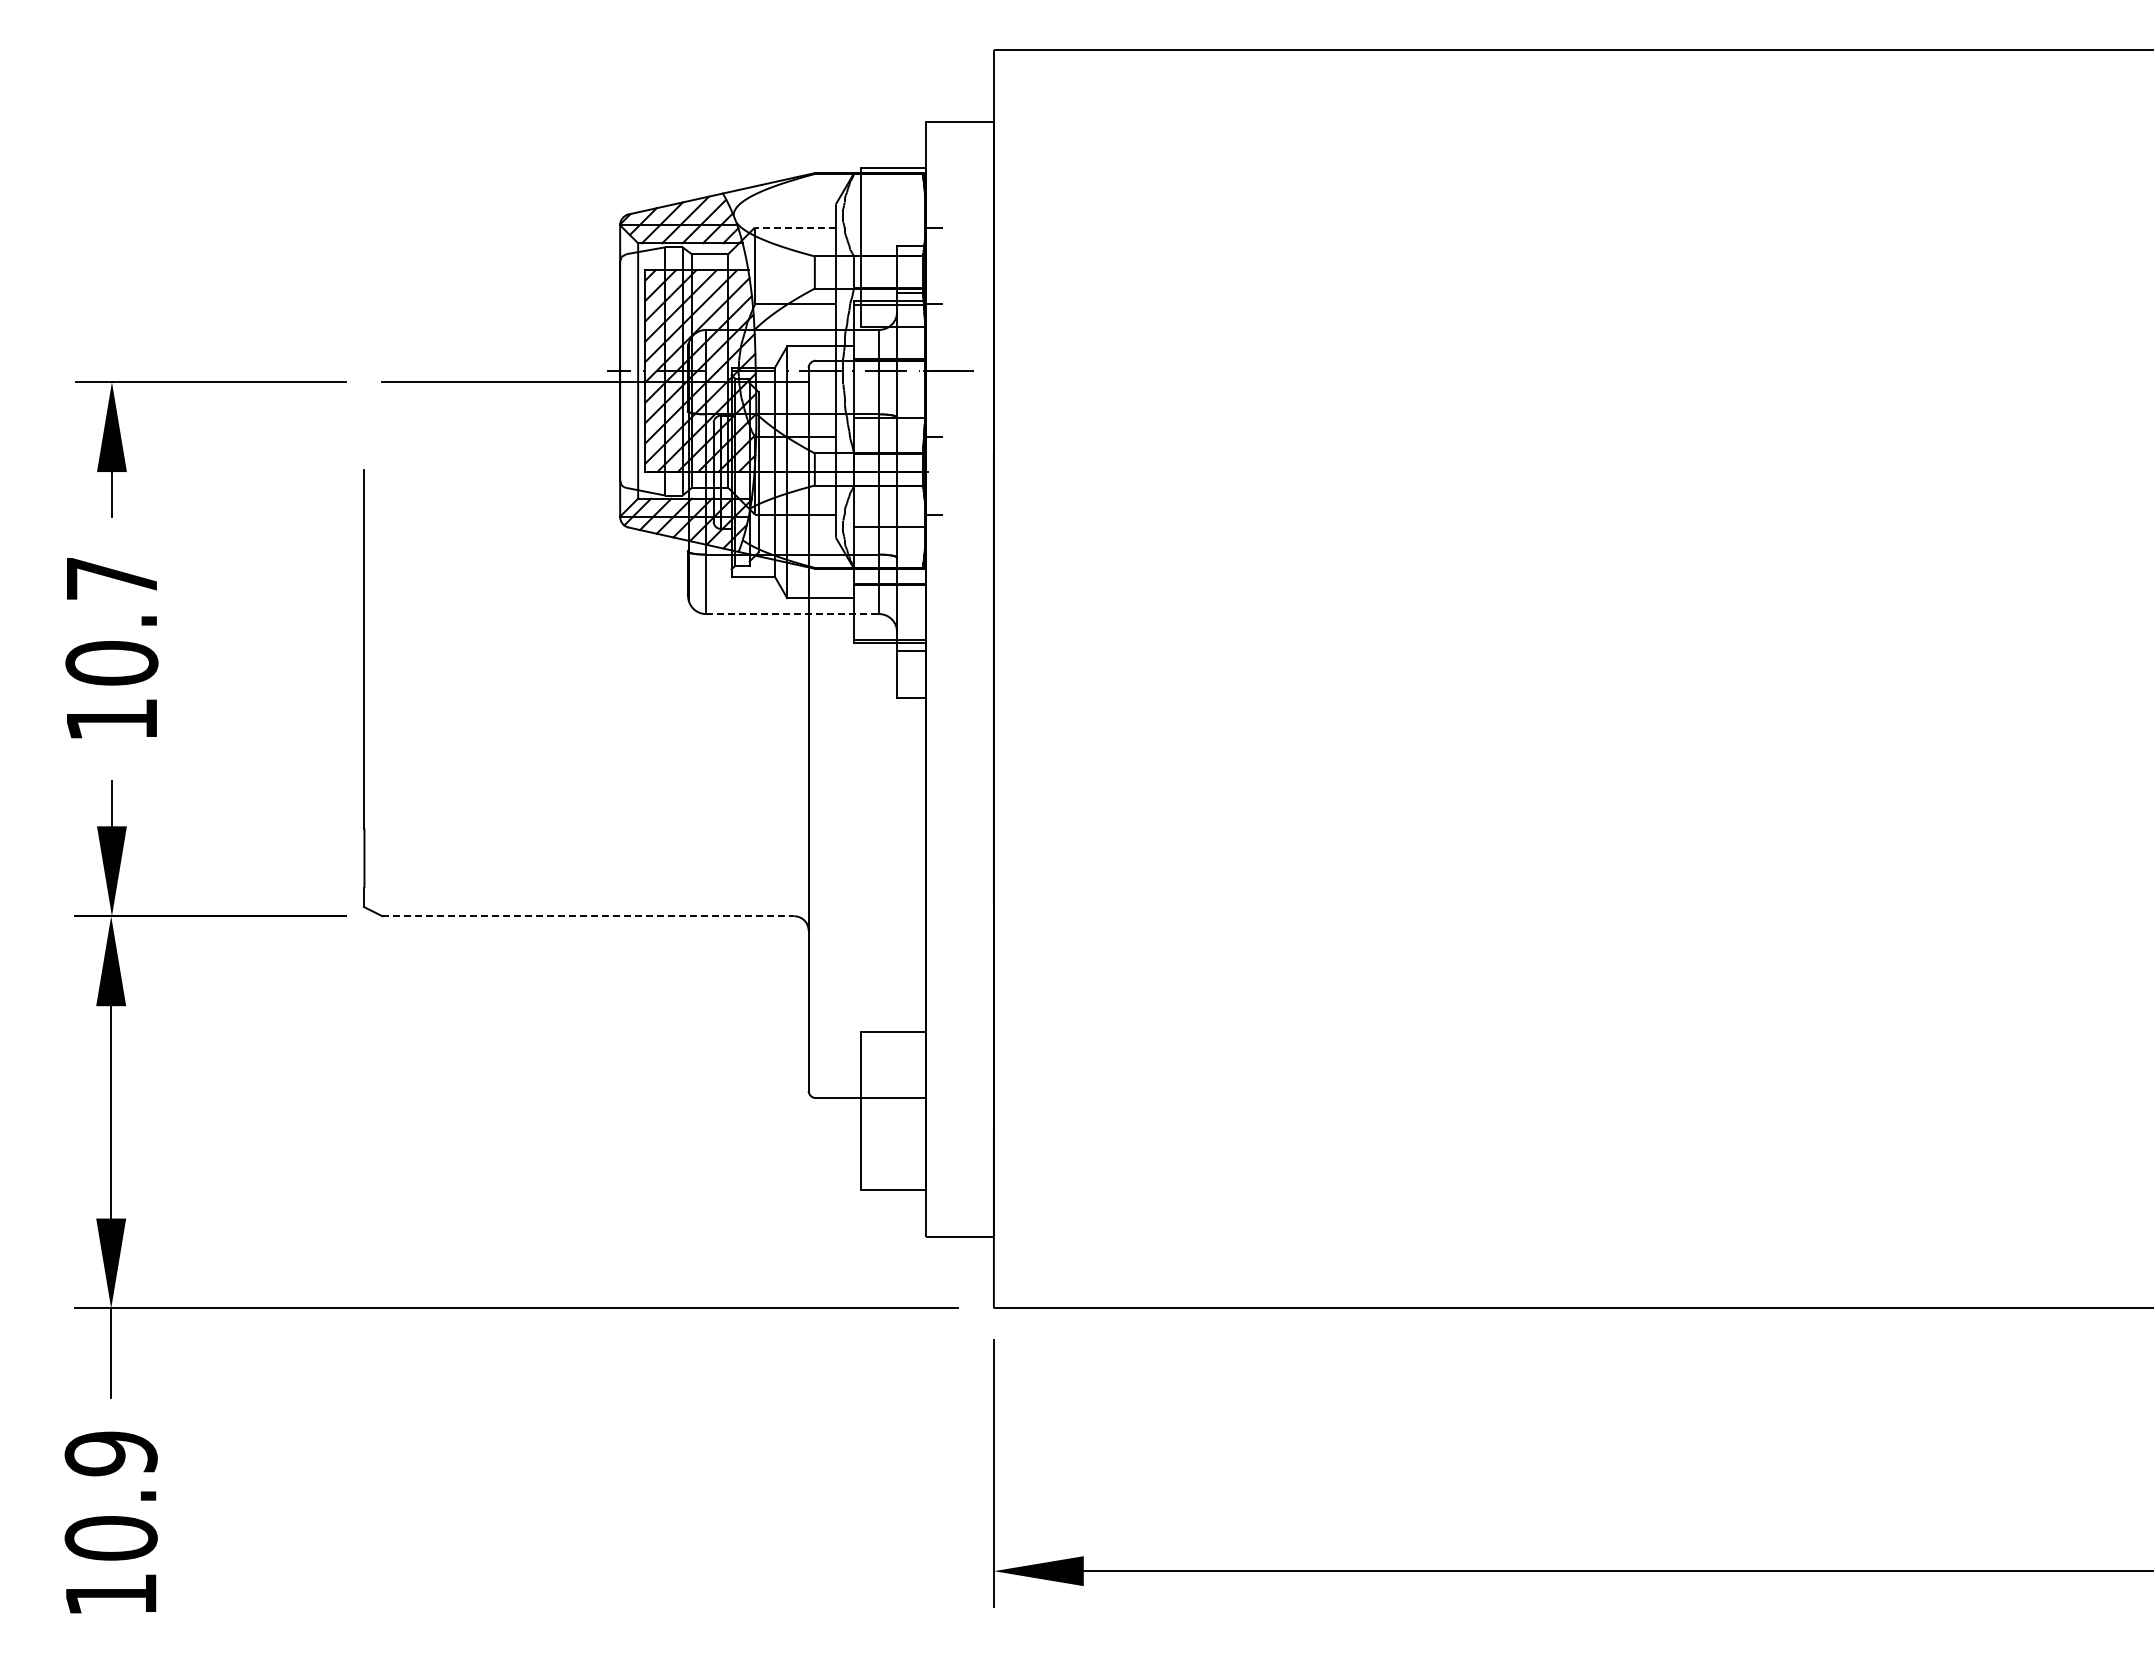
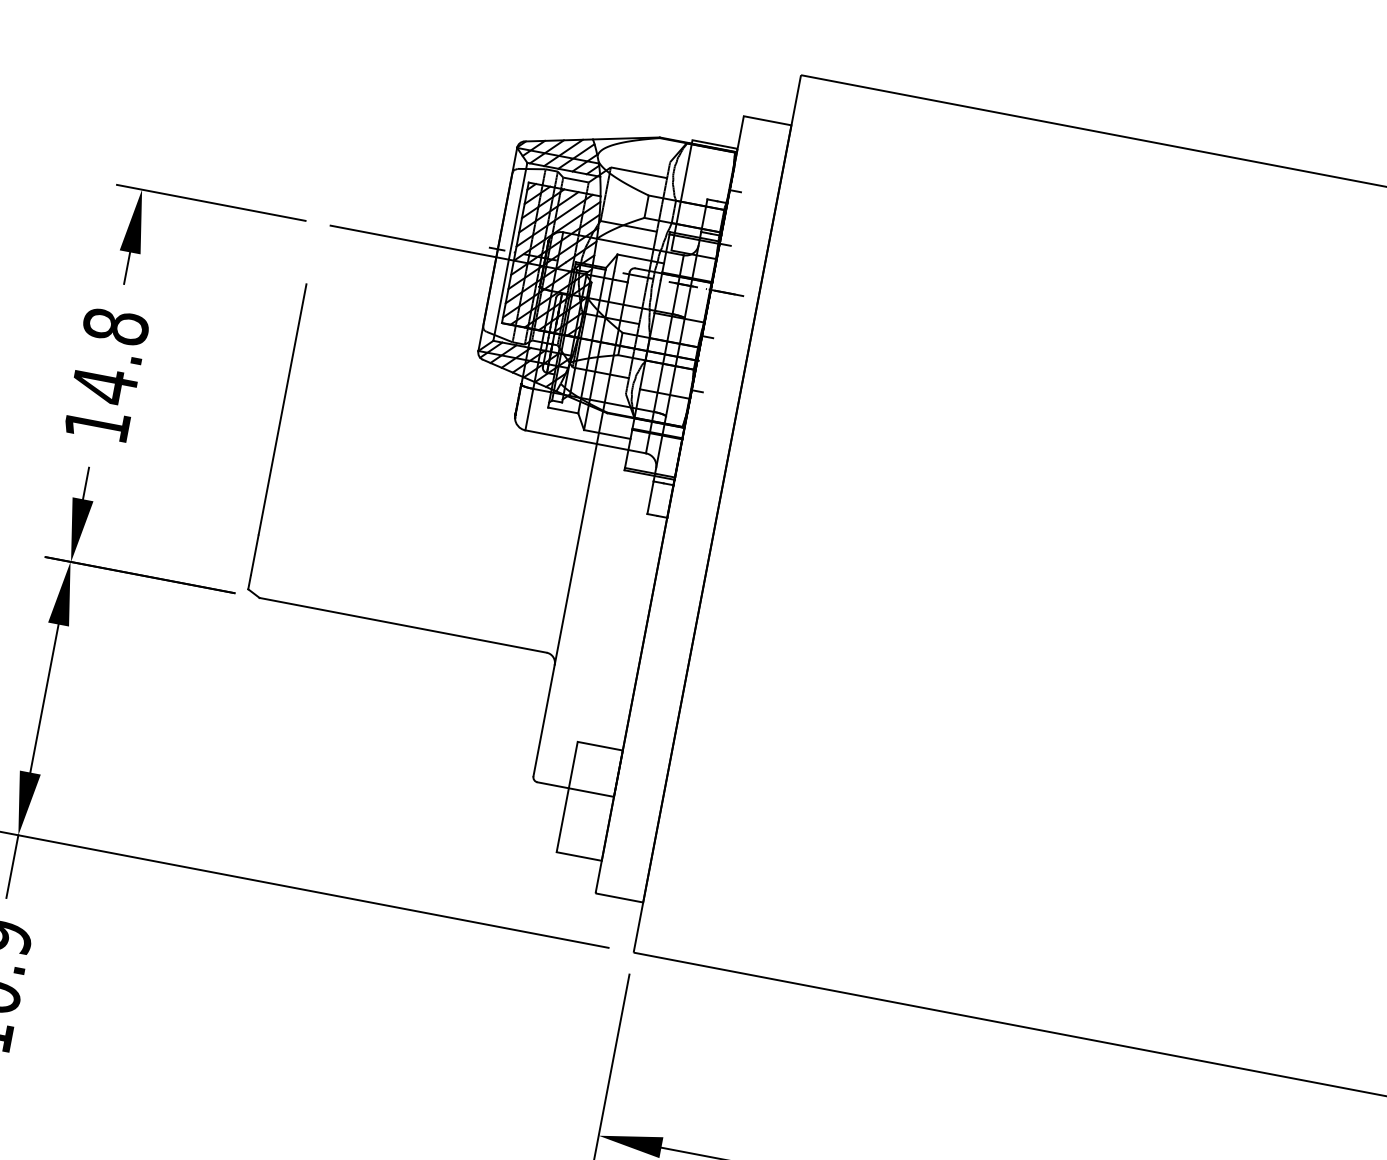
line: (794, 227) -> (638, 172), dashed -> solid
line: (793, 614) -> (586, 442), dashed -> solid
text: (111, 621) -> (109, 356), 10.7 -> 14.8
line: (588, 916) -> (403, 625), dashed -> solid

